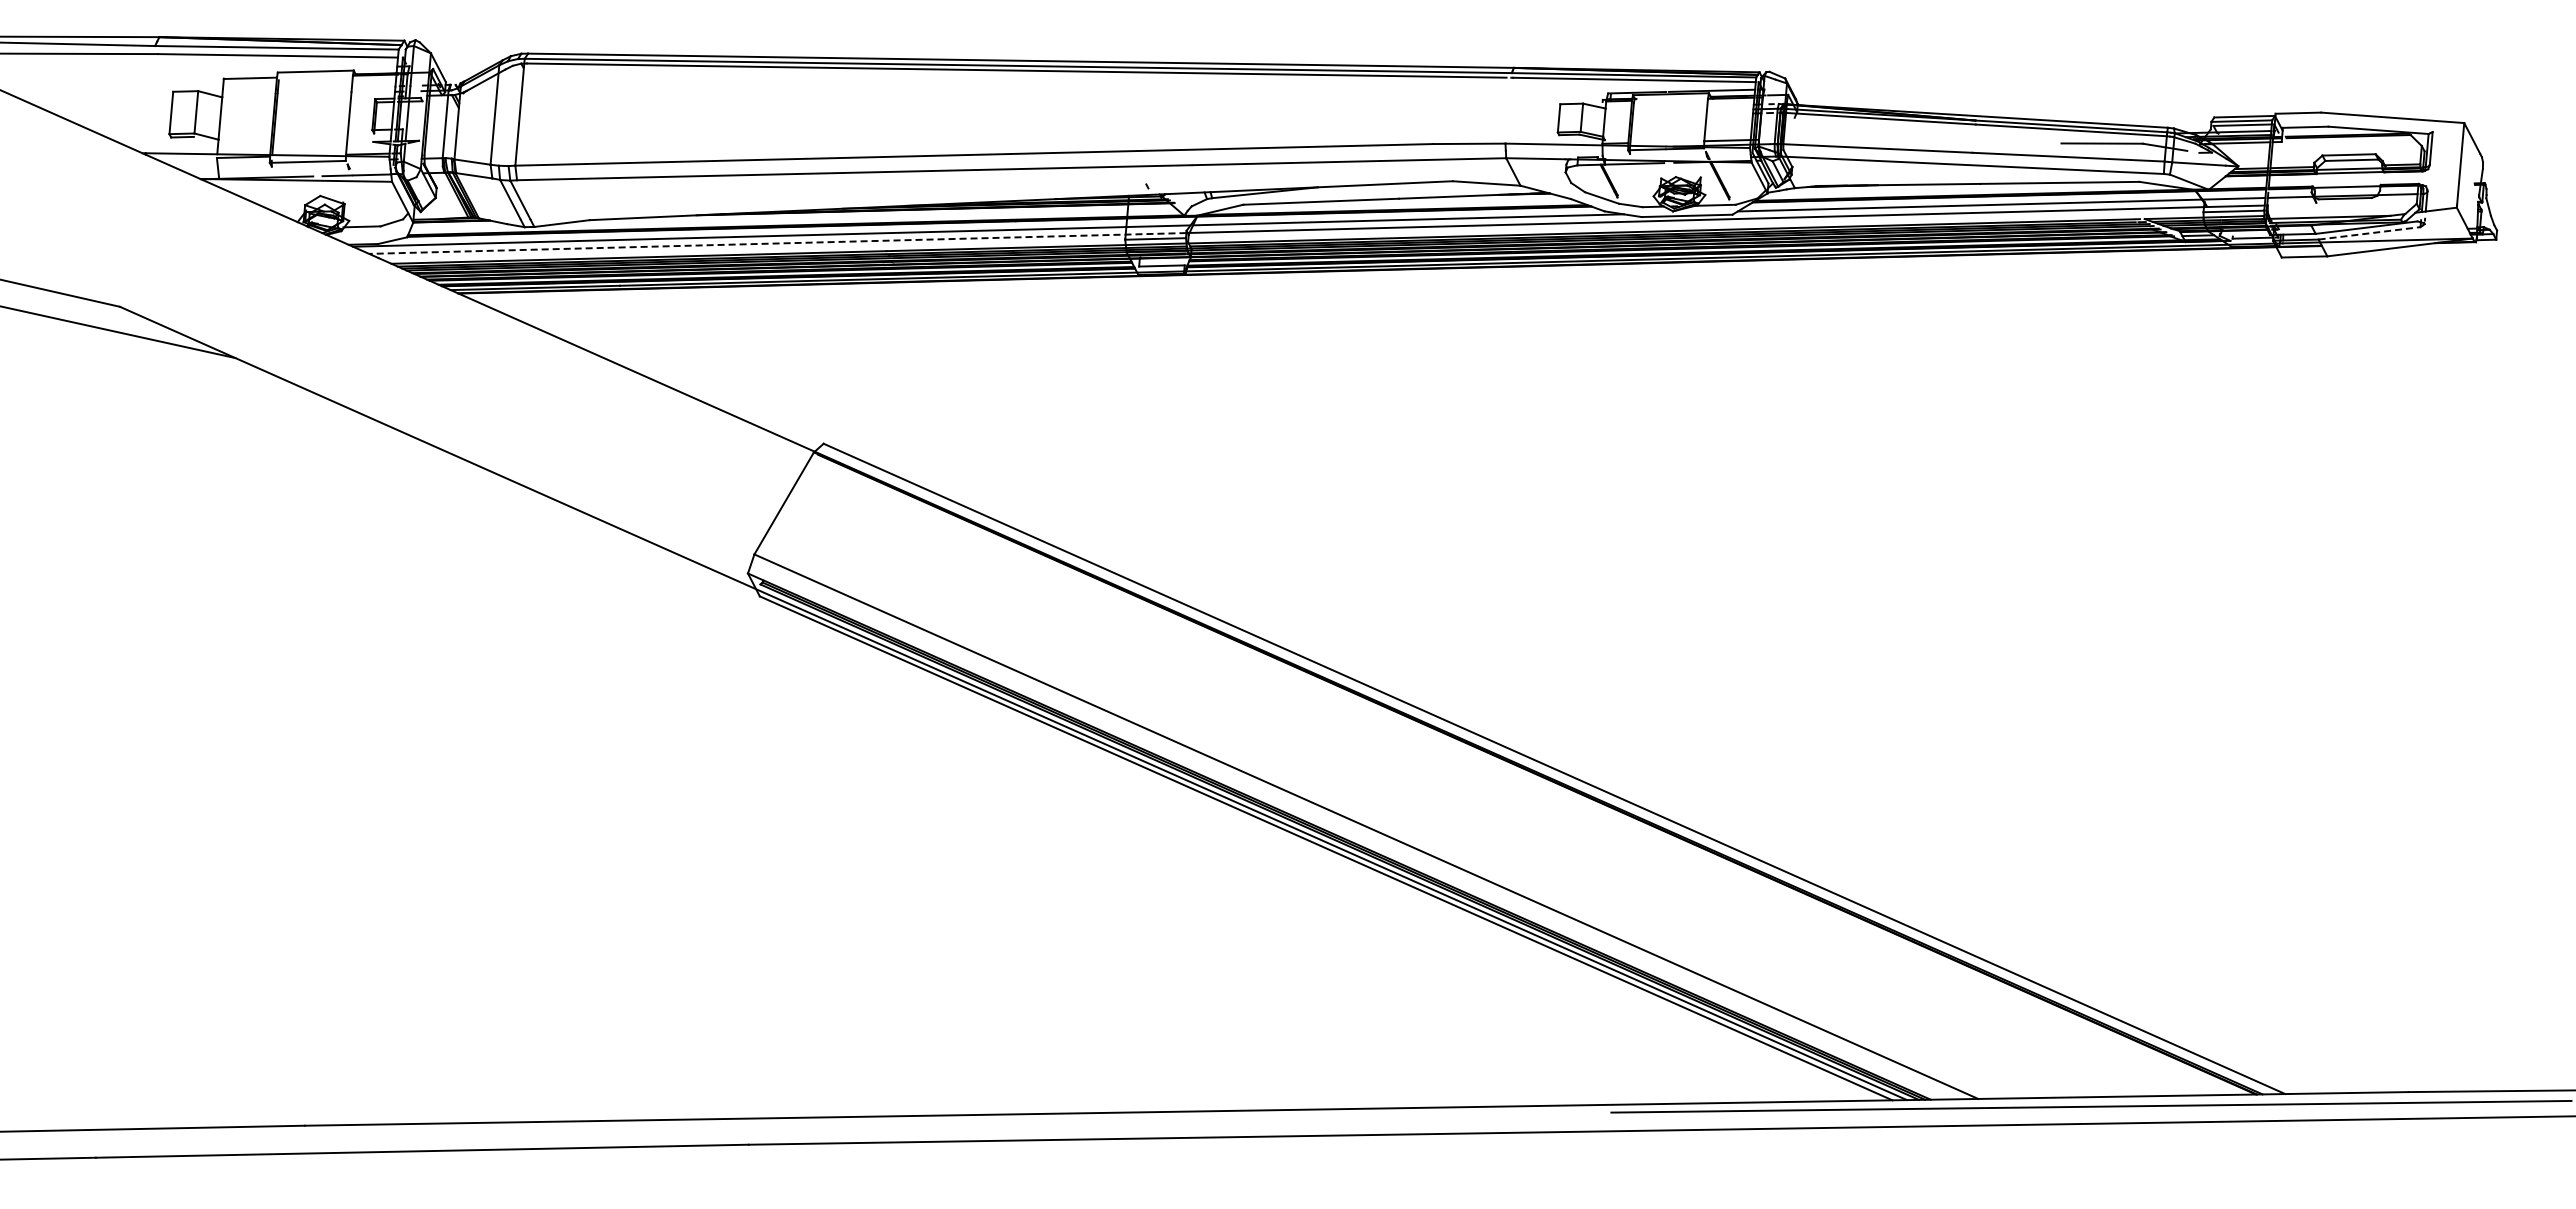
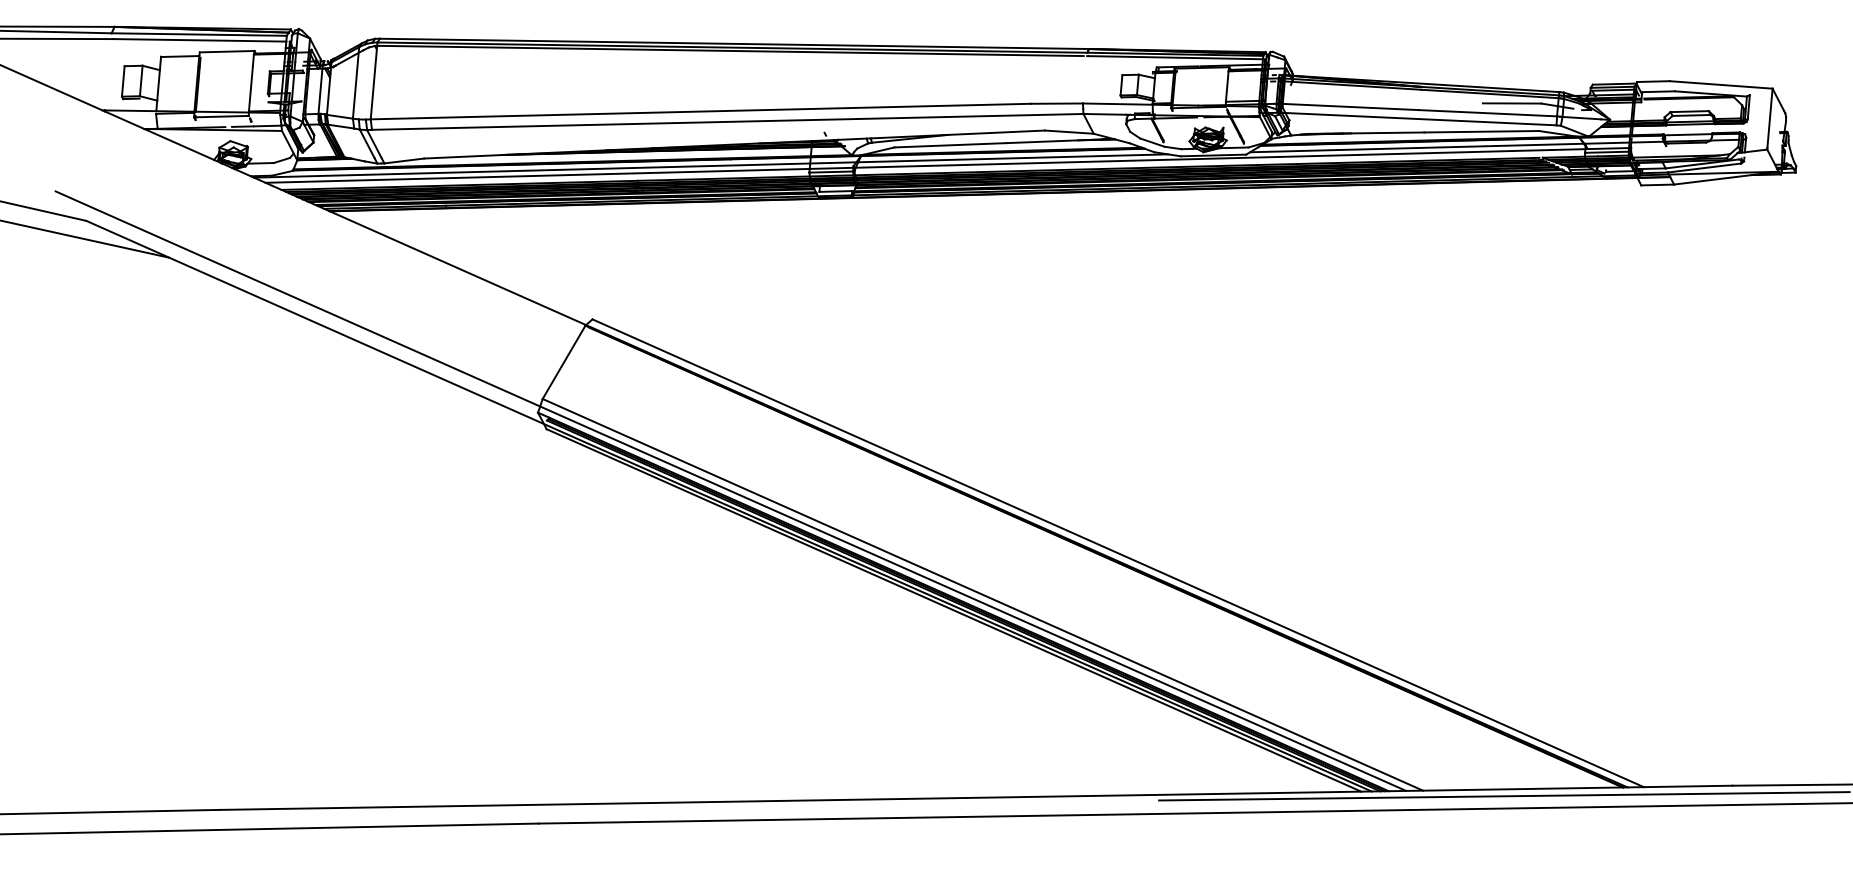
line: (2370, 233) -> (1705, 168), dashed -> solid
line: (777, 243) -> (559, 175), dashed -> solid
line: (1015, 682) -> (730, 491), added

